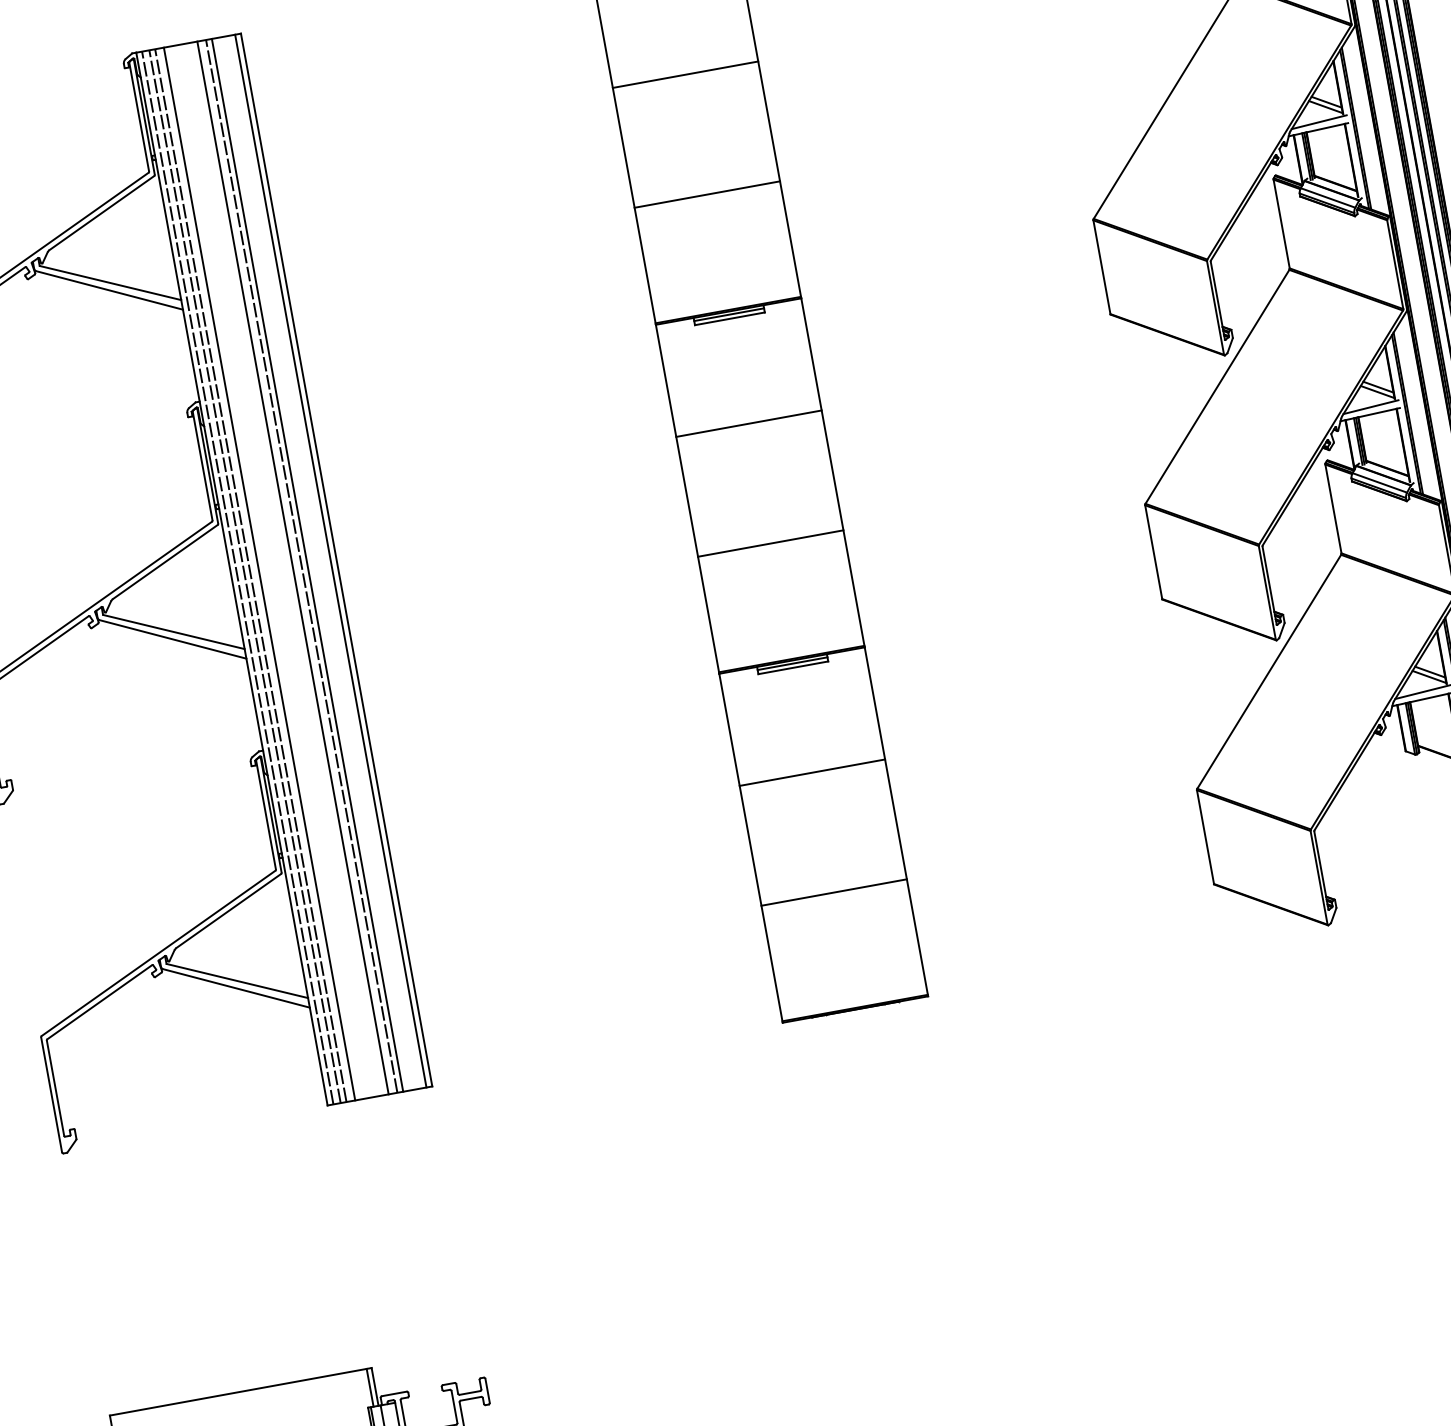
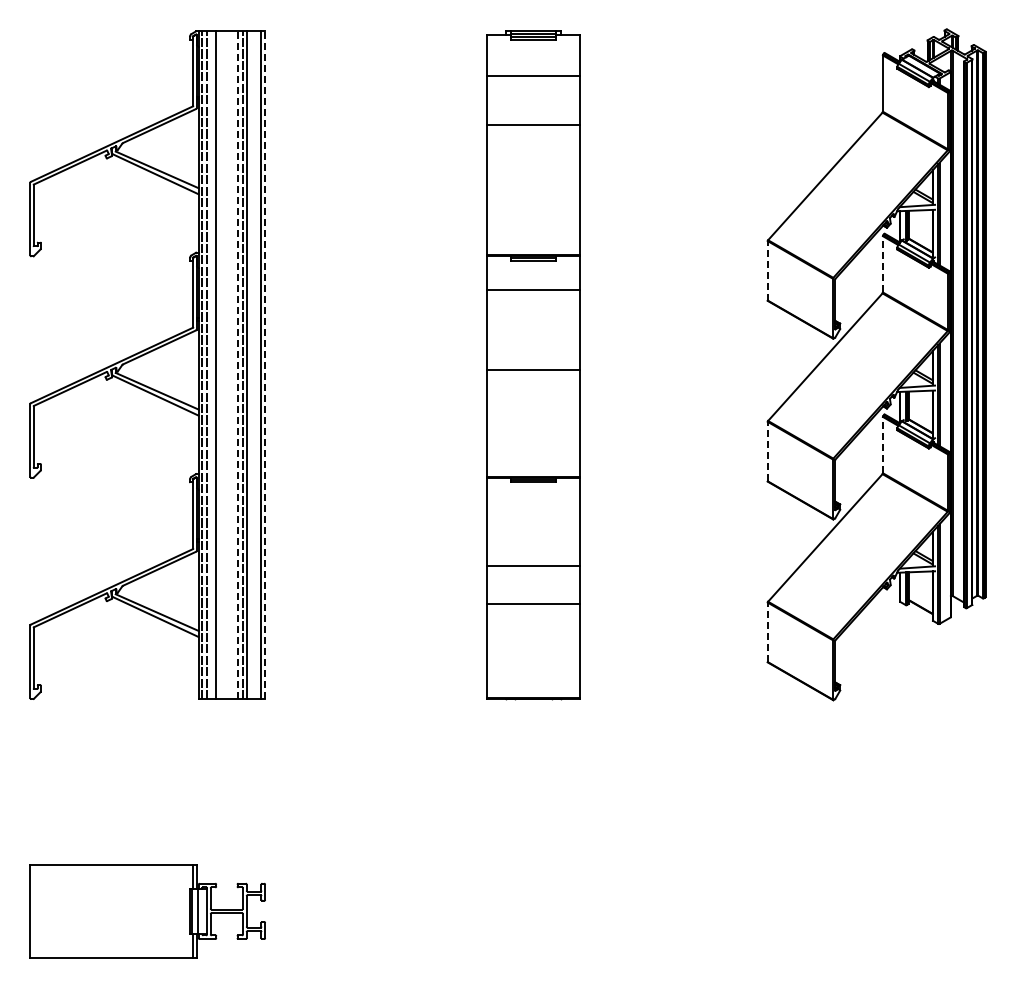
line: (685, 75) -> (533, 76), moved
line: (707, 195) -> (533, 125), moved
line: (1280, 222) -> (882, 263), solid -> dashed
line: (1101, 266) -> (767, 270), solid -> dashed
line: (748, 423) -> (533, 289), moved
line: (1332, 508) -> (882, 444), solid -> dashed
line: (770, 543) -> (533, 369), moved
line: (1153, 552) -> (767, 451), solid -> dashed
line: (337, 560) -> (265, 365), solid -> dashed
line: (293, 568) -> (237, 365), solid -> dashed
line: (250, 576) -> (210, 365), removed
line: (812, 772) -> (533, 603), moved
line: (1205, 837) -> (767, 632), solid -> dashed
line: (833, 891) -> (533, 565), moved

